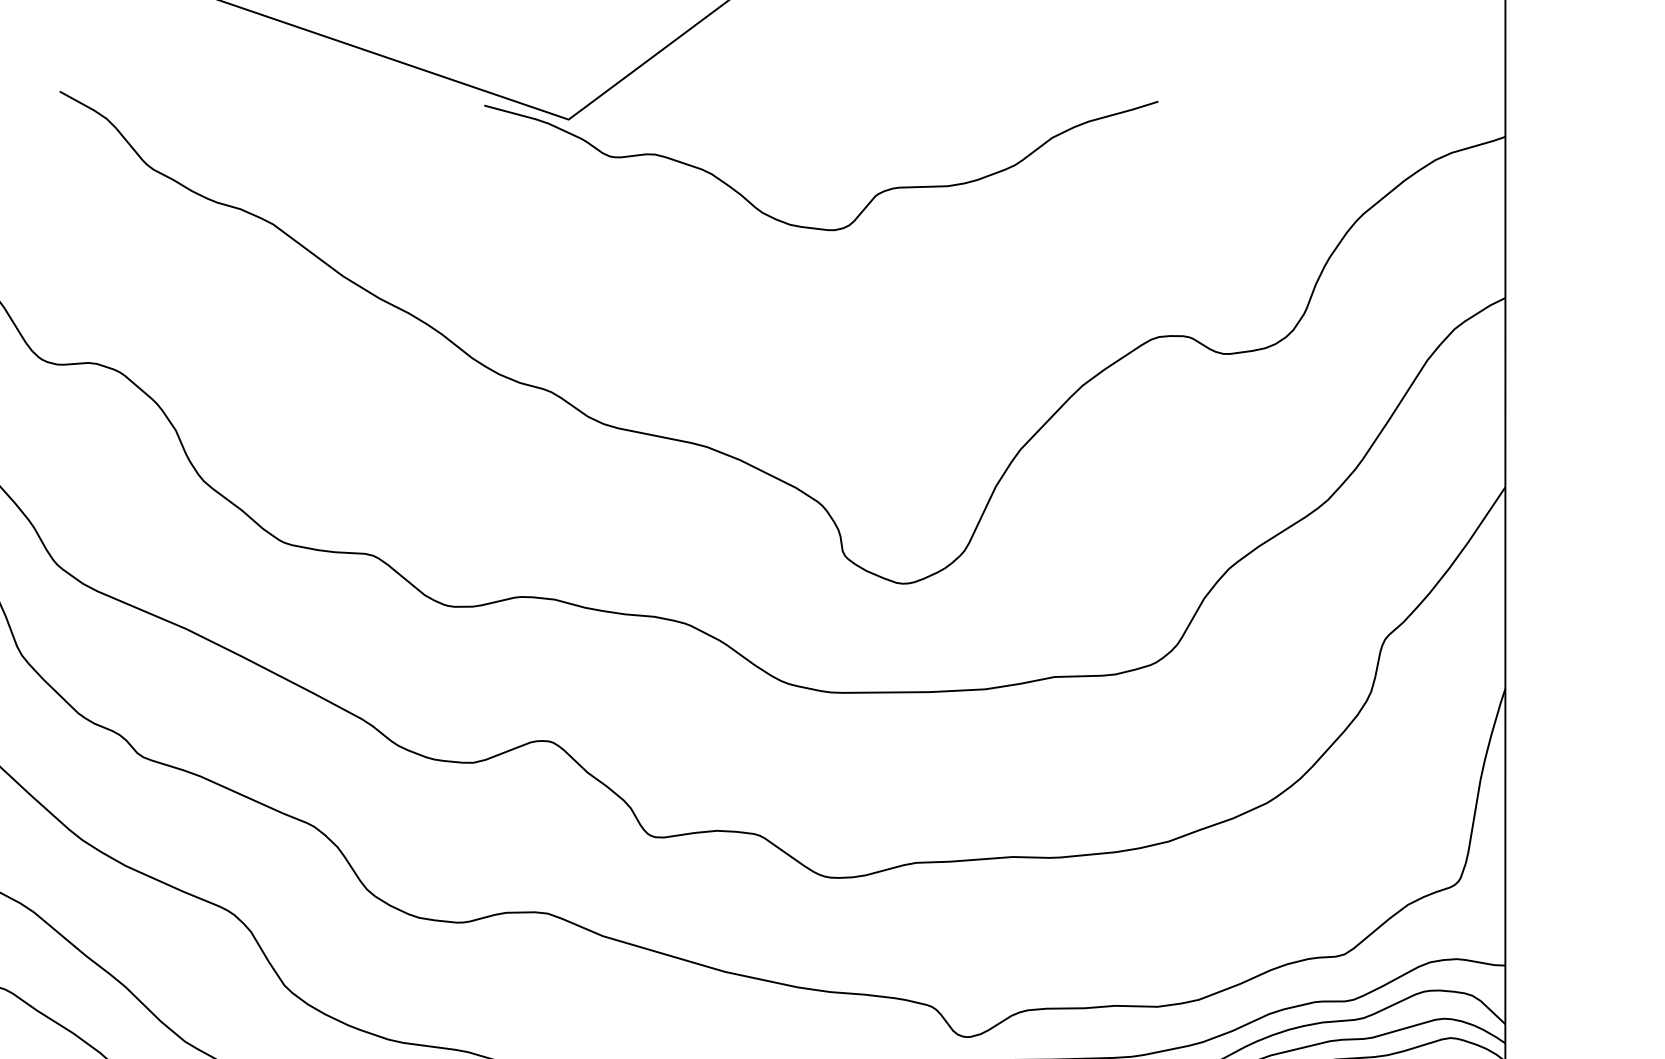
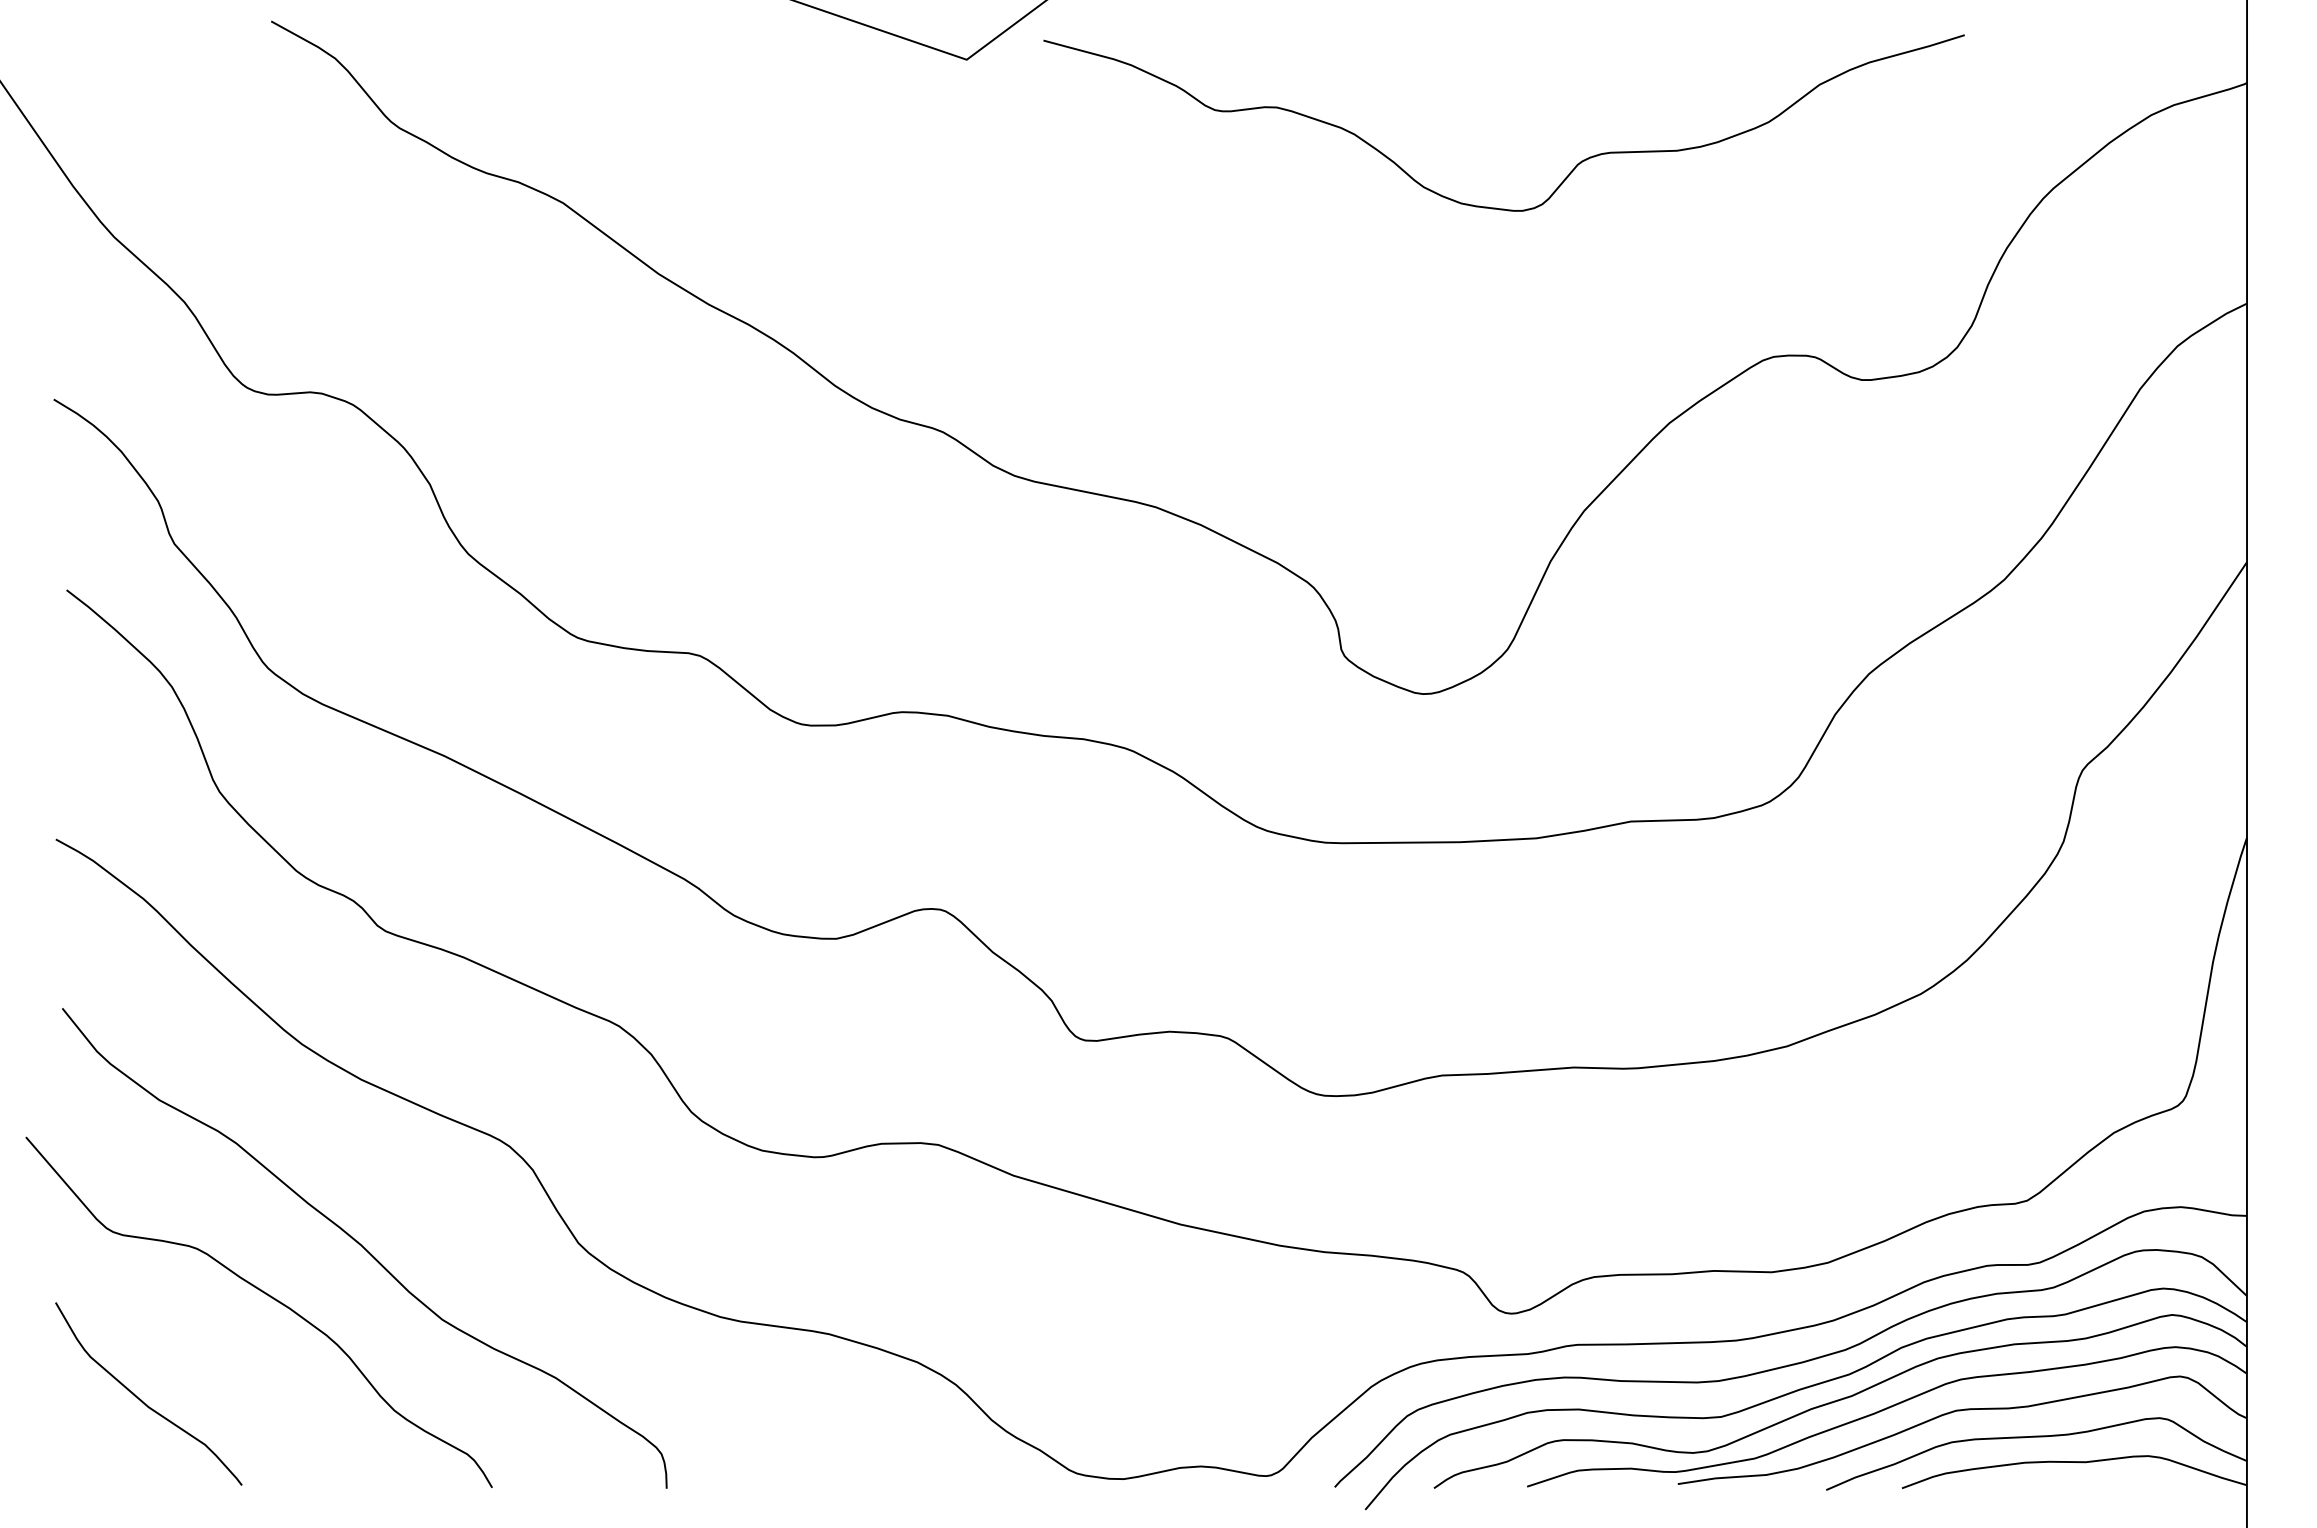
curve: (864, 207) -> (1563, 179), moved

